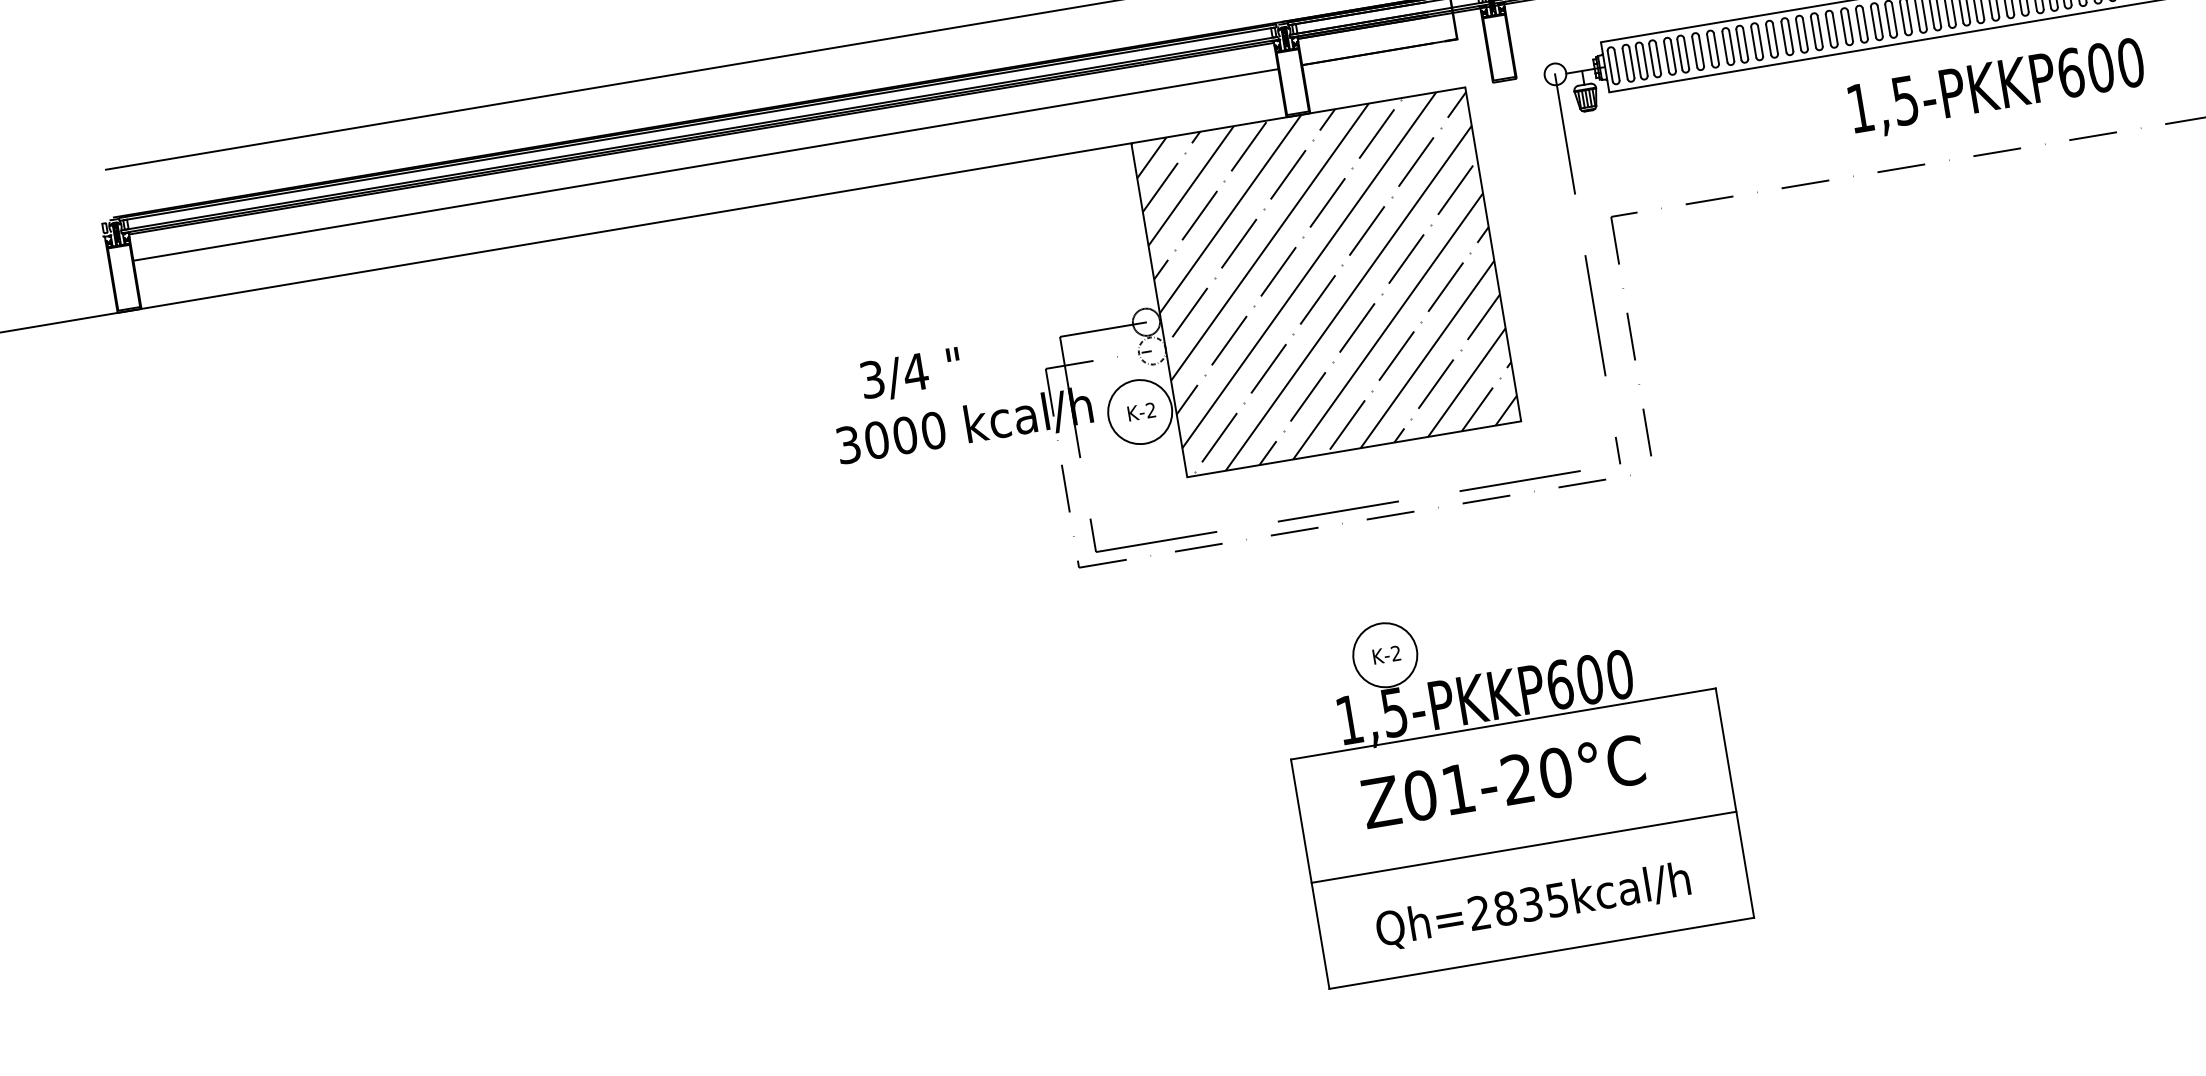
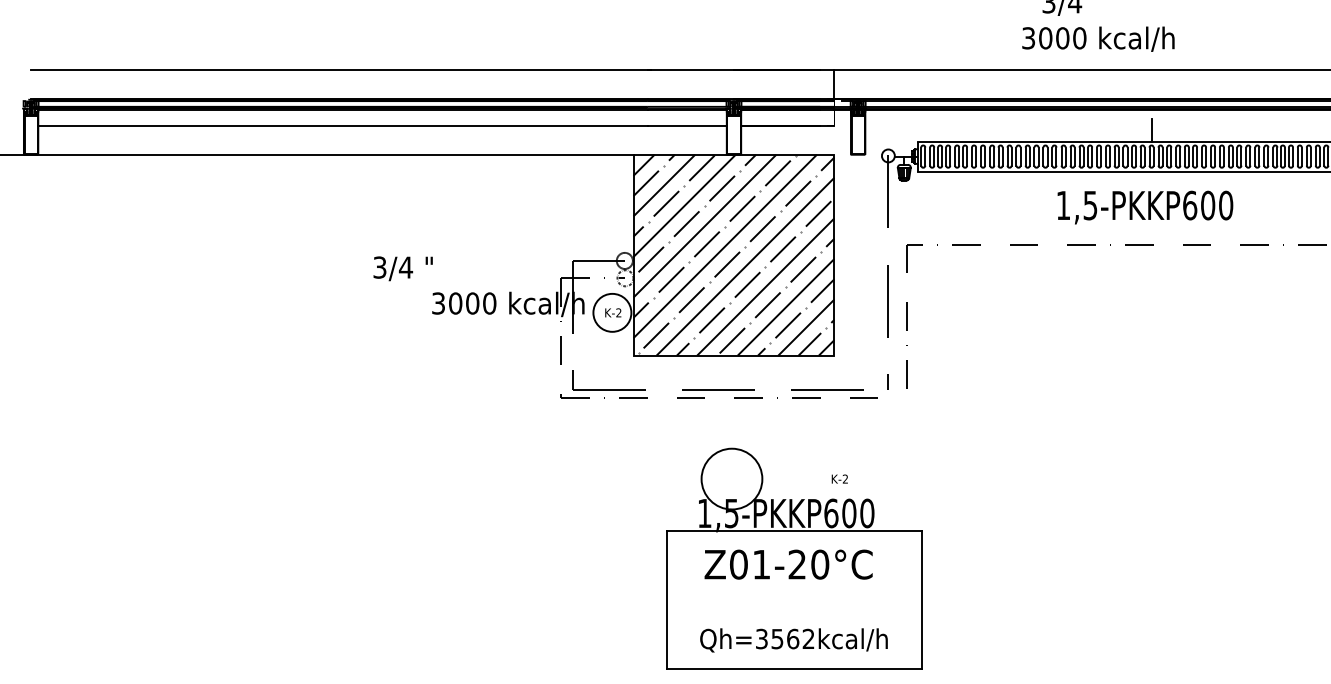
text: (910, 374) -> (402, 268), moved
text: (1385, 654) -> (839, 478), moved
circle: (1384, 656) -> (731, 479), size x1.6
line: (1524, 848) -> (794, 605), removed
text: (1518, 905) -> (785, 638), Qh=2835kcal/h -> Qh=3562kcal/h

